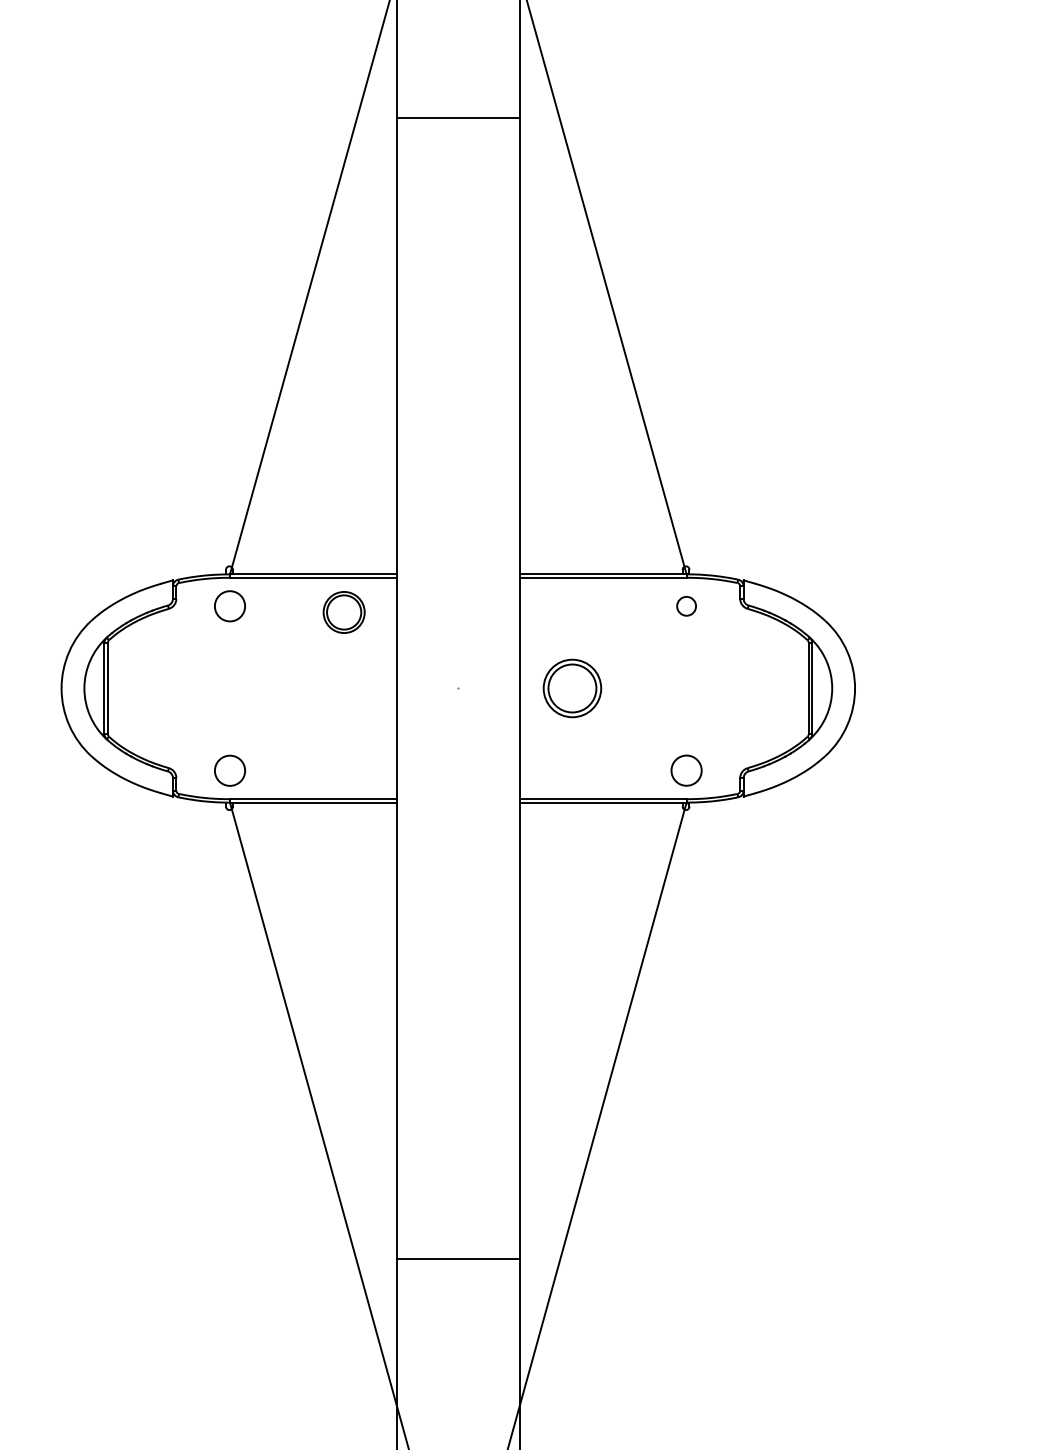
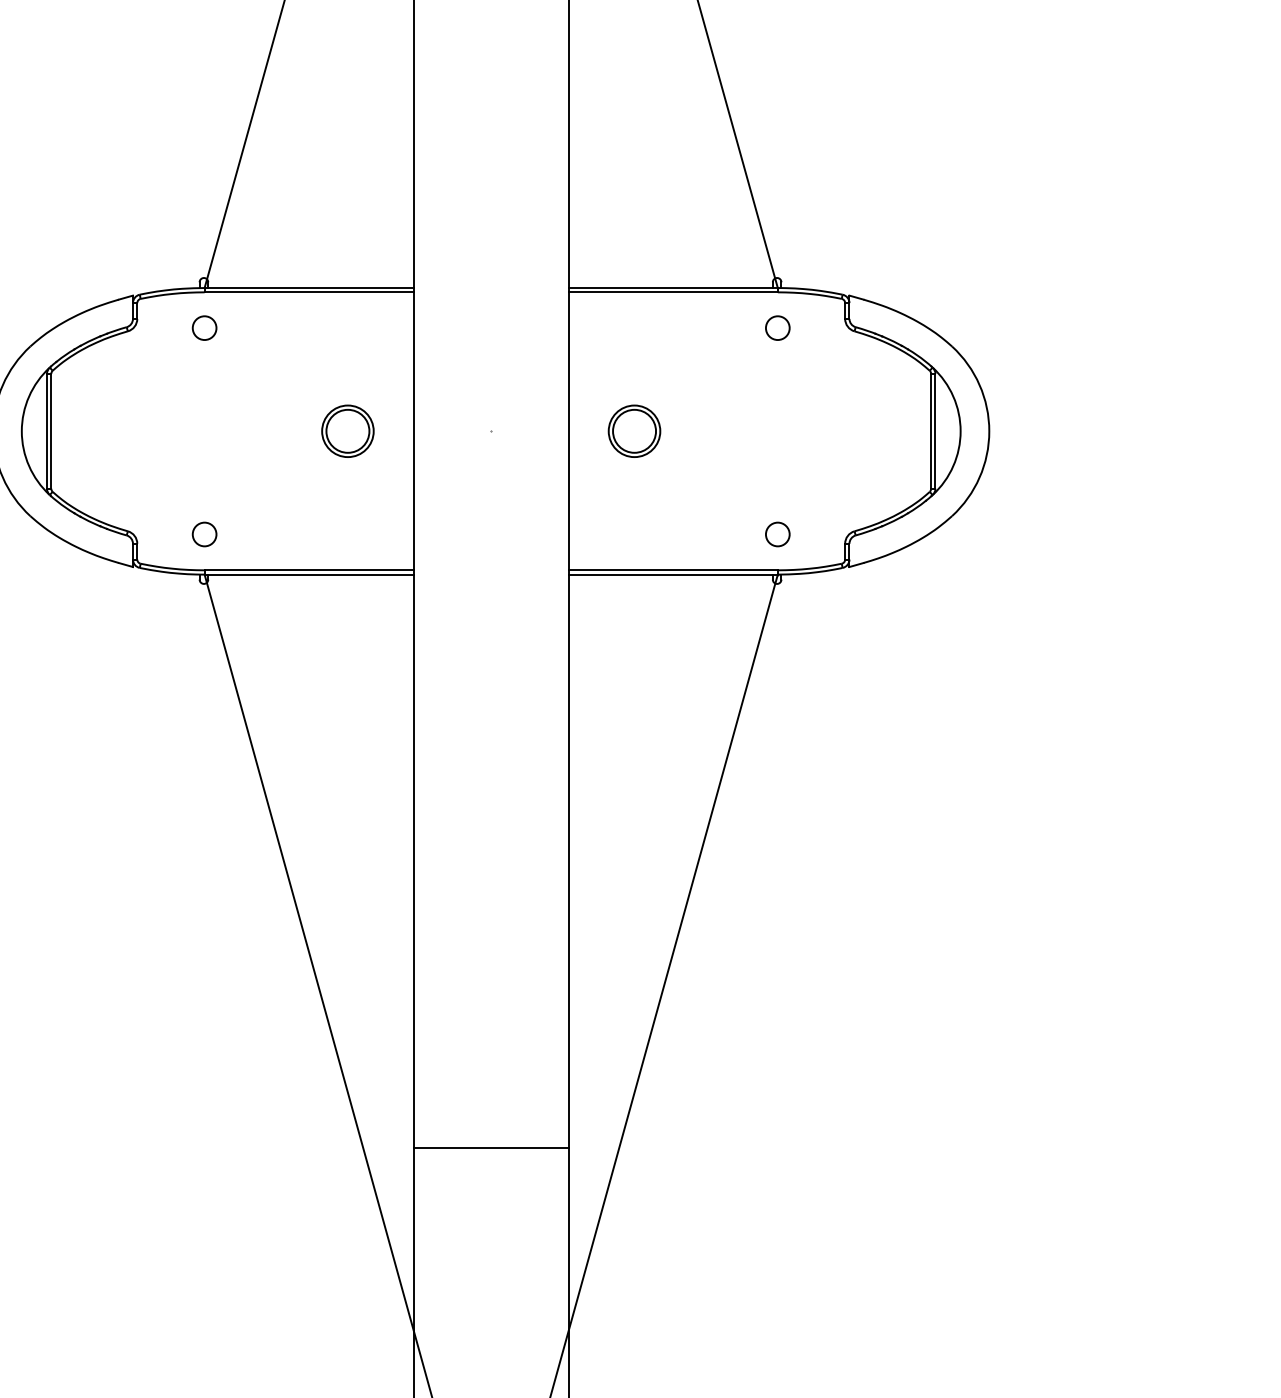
circle: (229, 605) -> (203, 327), size x0.62
part: (343, 612) -> (347, 431), moved
part: (572, 688) -> (634, 431), size x0.71
circle: (229, 770) -> (203, 534), size x0.62
circle: (686, 770) -> (777, 534), size x0.62

